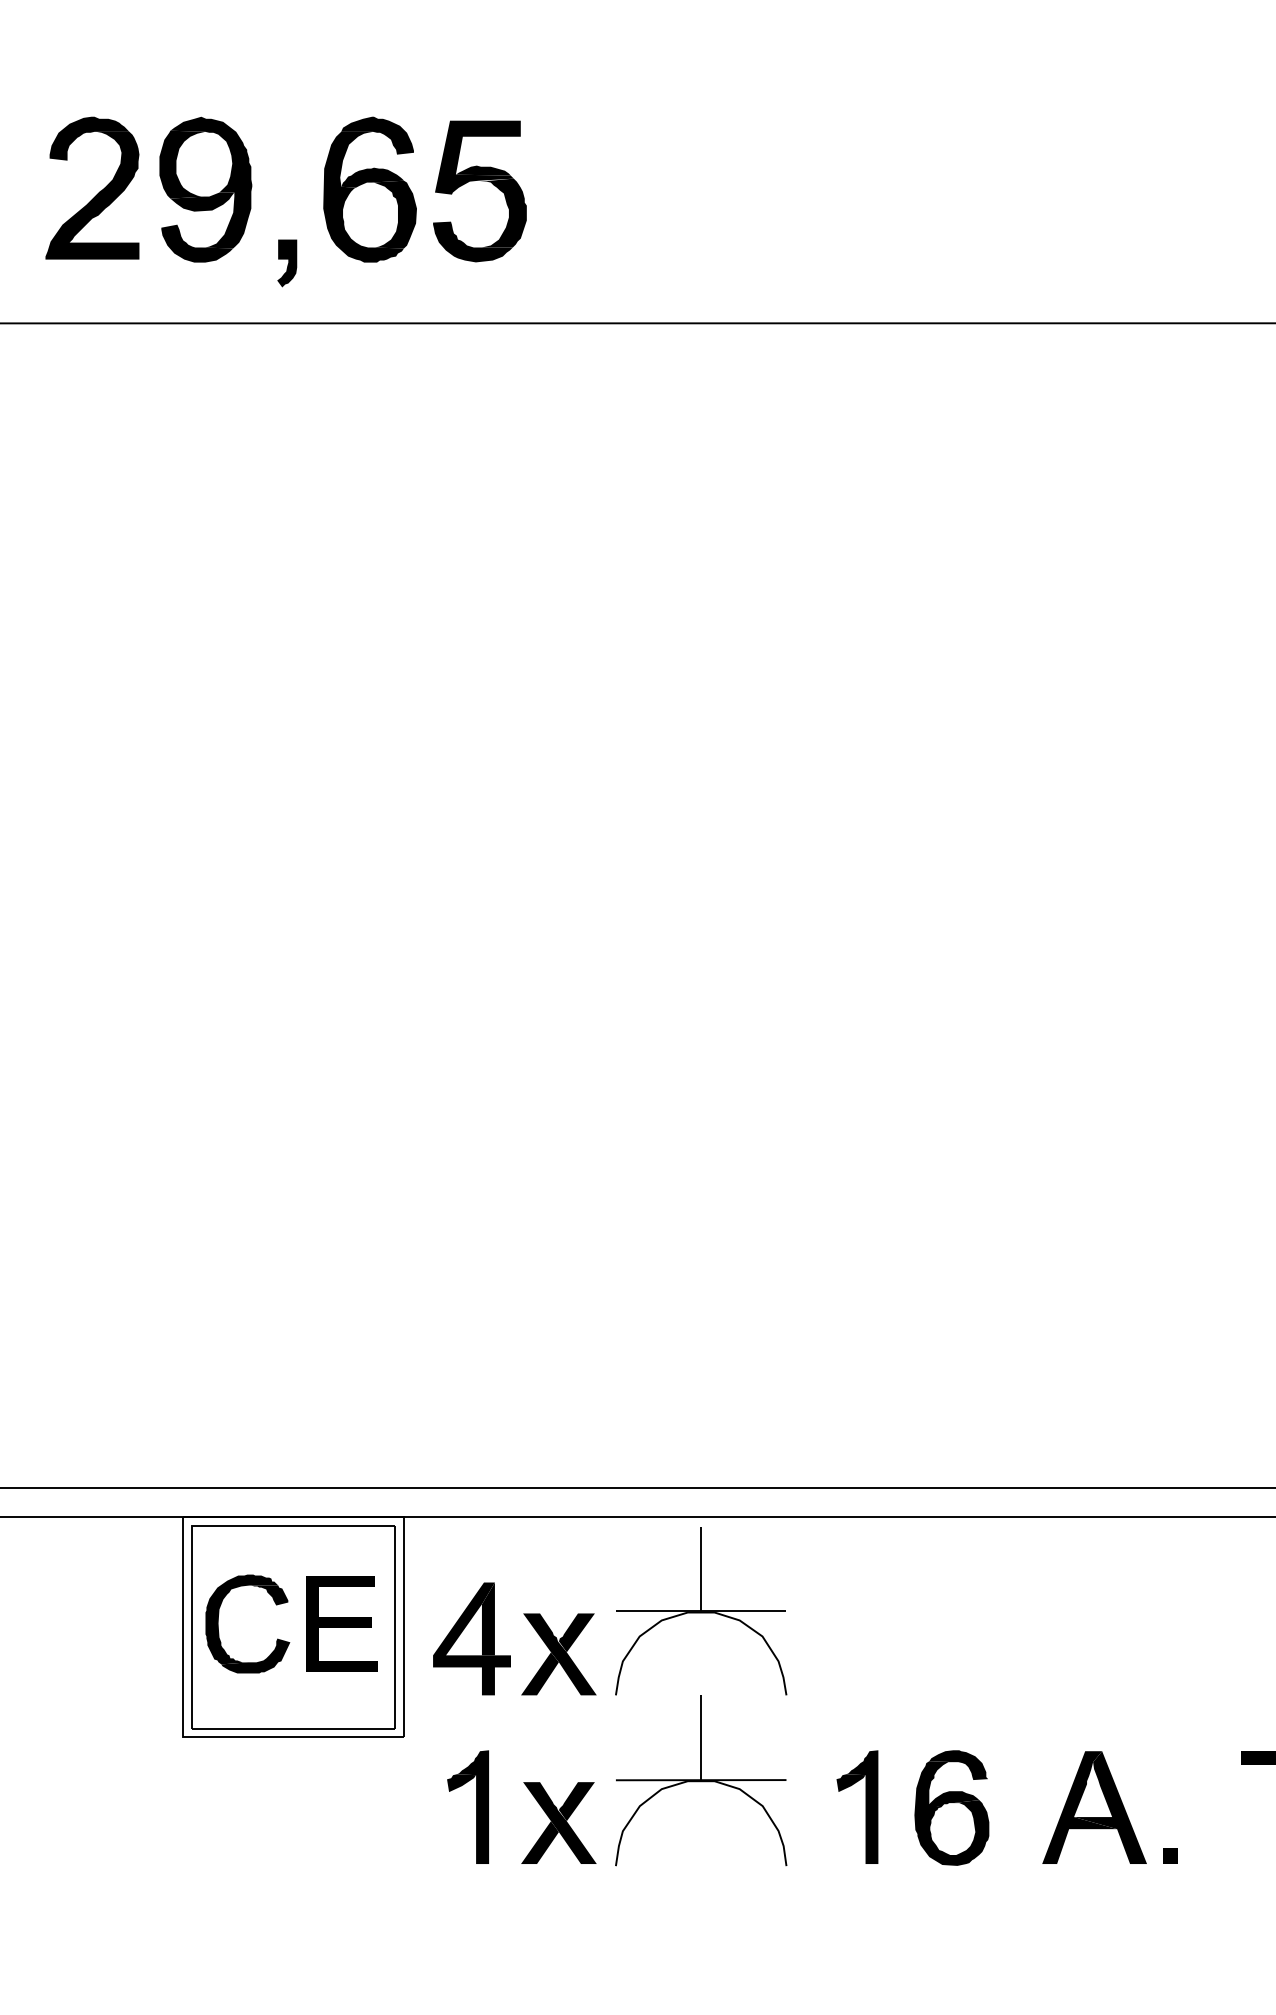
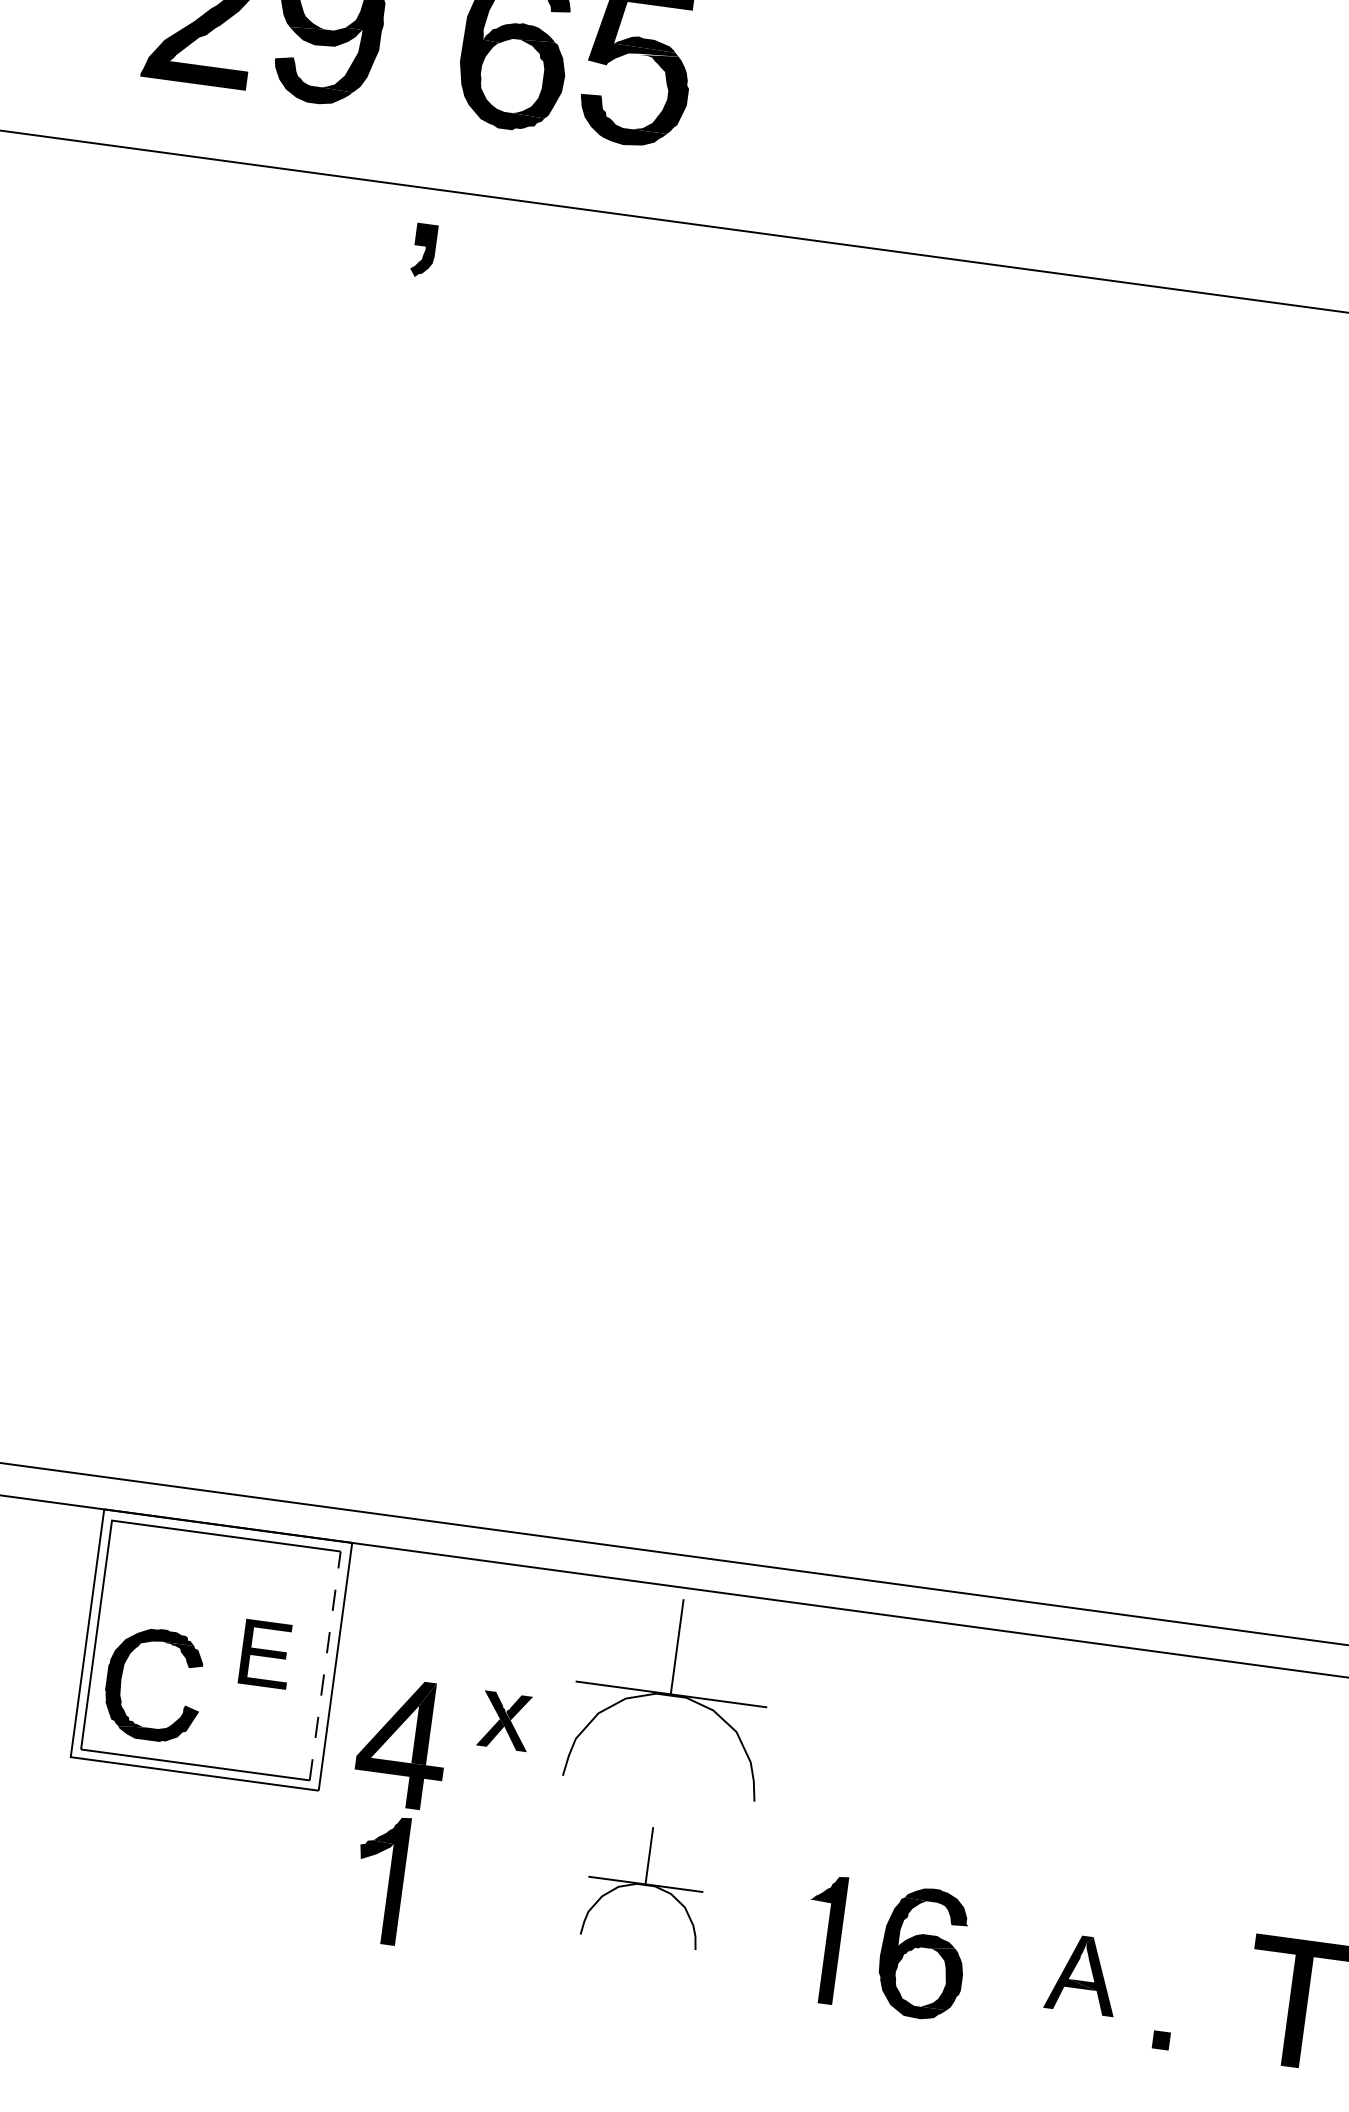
part: (287, 263) -> (424, 250), moved
part: (218, 1623) -> (121, 1679), moved
part: (341, 1623) -> (265, 1653), size x0.6
line: (395, 1627) -> (325, 1666), solid -> dashed
part: (471, 1638) -> (402, 1742), moved
part: (558, 1654) -> (504, 1721), size x0.6
part: (701, 1780) -> (646, 1884), size x0.6
fill: (850, 1783) -> (812, 1910), removed
part: (1094, 1807) -> (1083, 1974), size x0.6
part: (558, 1822) -> (479, 1909), removed

